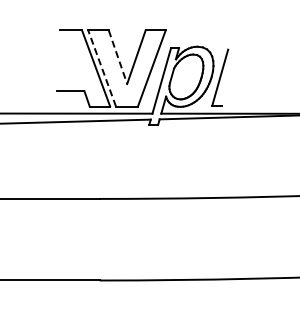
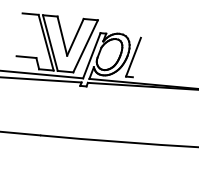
line: (118, 57) -> (62, 36), dashed -> solid
line: (101, 68) -> (49, 43), dashed -> solid

